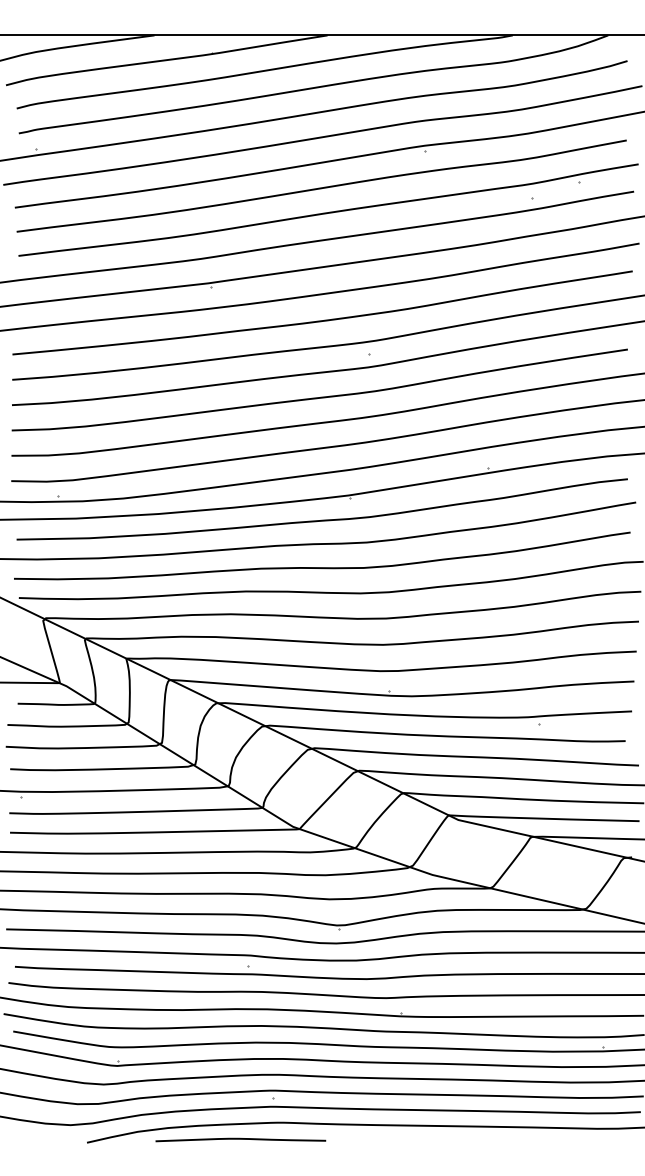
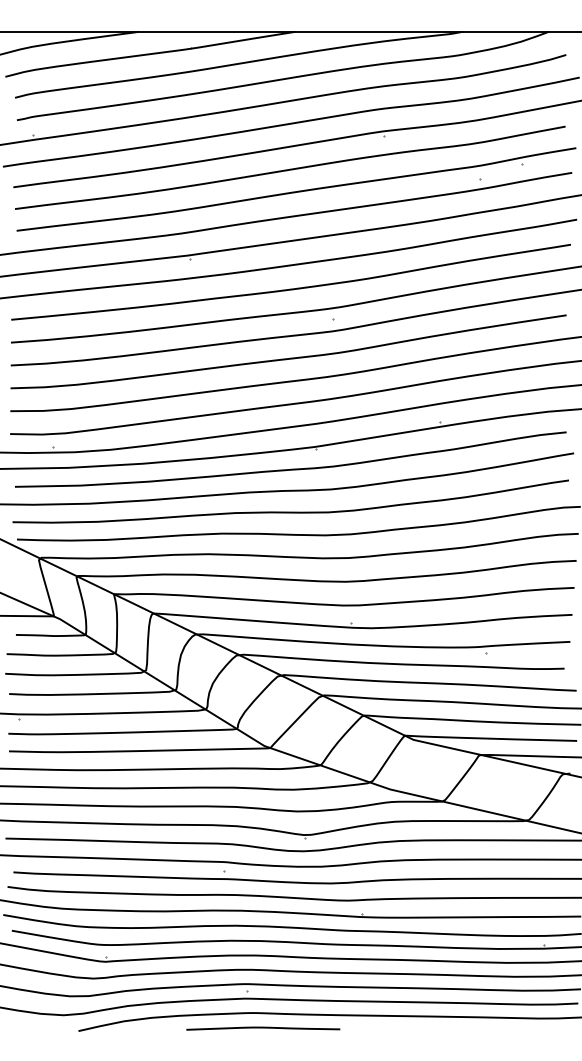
curve: (241, 1139) -> (263, 1028), moved

